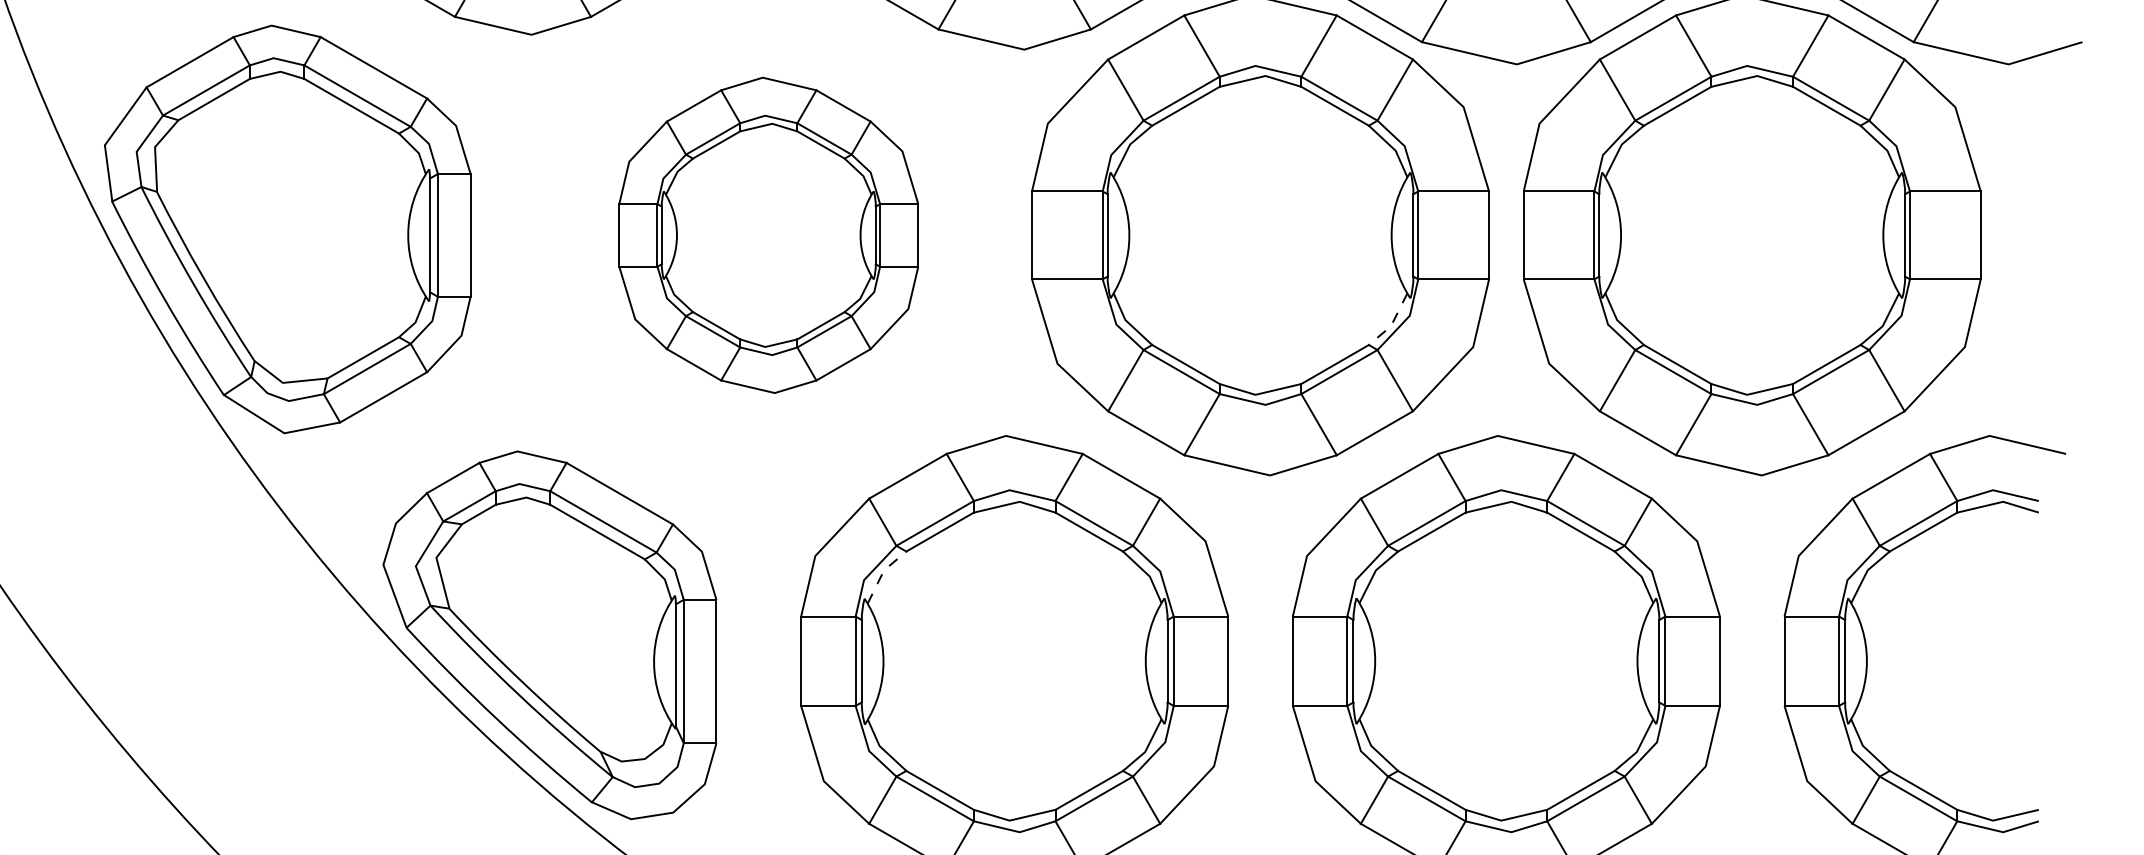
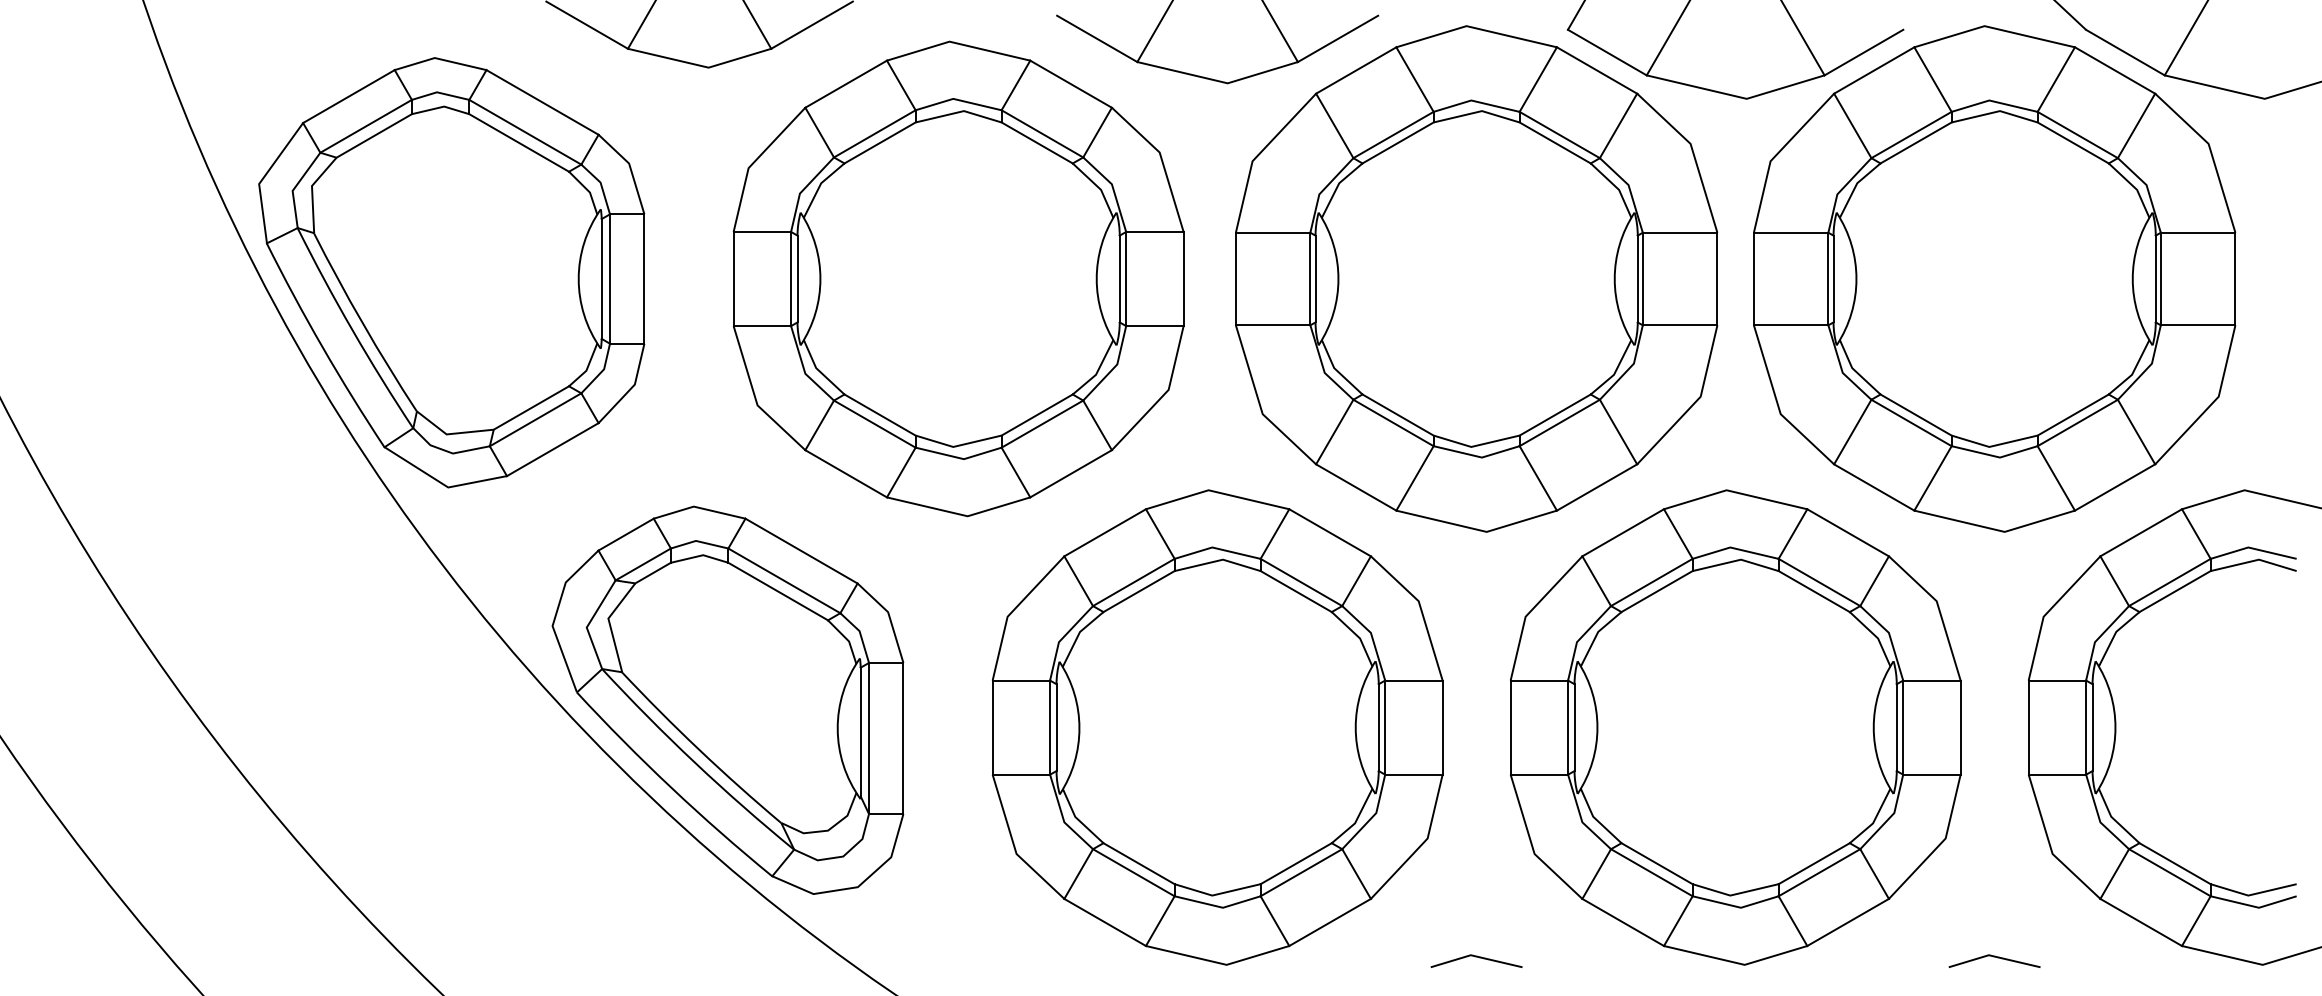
part: (768, 234) -> (958, 278), size x1.43
line: (1392, 324) -> (1615, 372), dashed -> solid
line: (882, 573) -> (1078, 635), dashed -> solid

